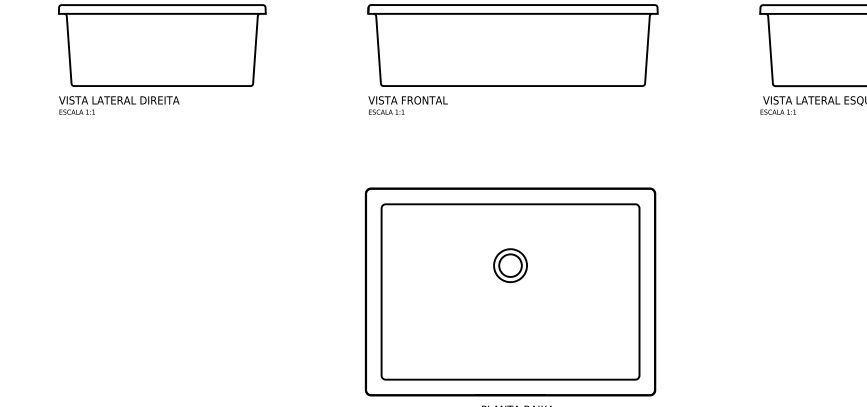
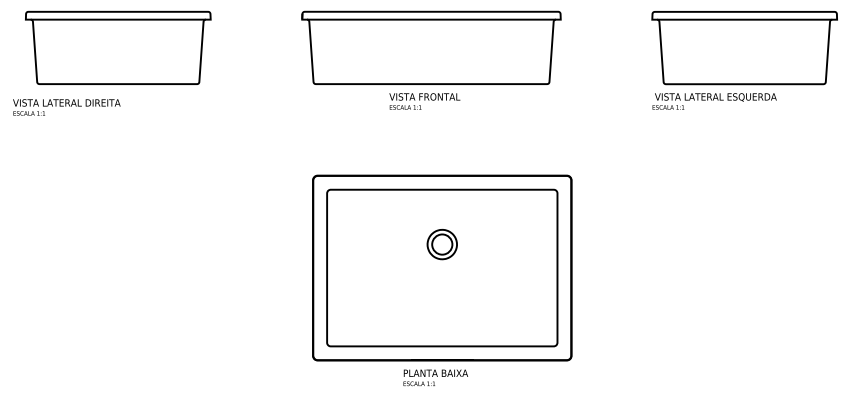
text: (118, 105) -> (66, 107), moved
text: (407, 105) -> (424, 101), moved
part: (510, 291) -> (442, 267), moved

